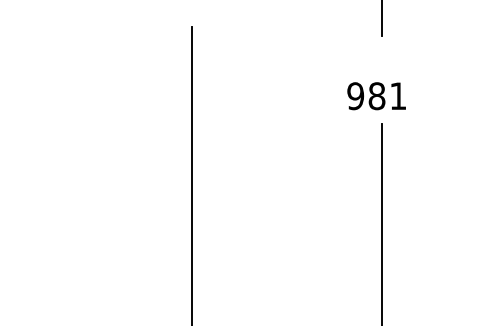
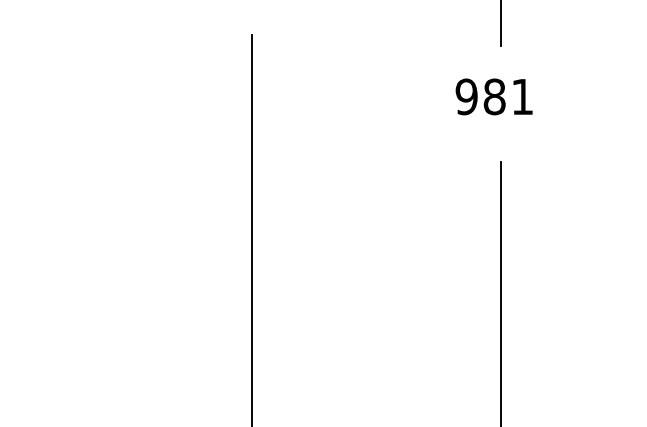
text: (376, 95) -> (493, 96), moved

